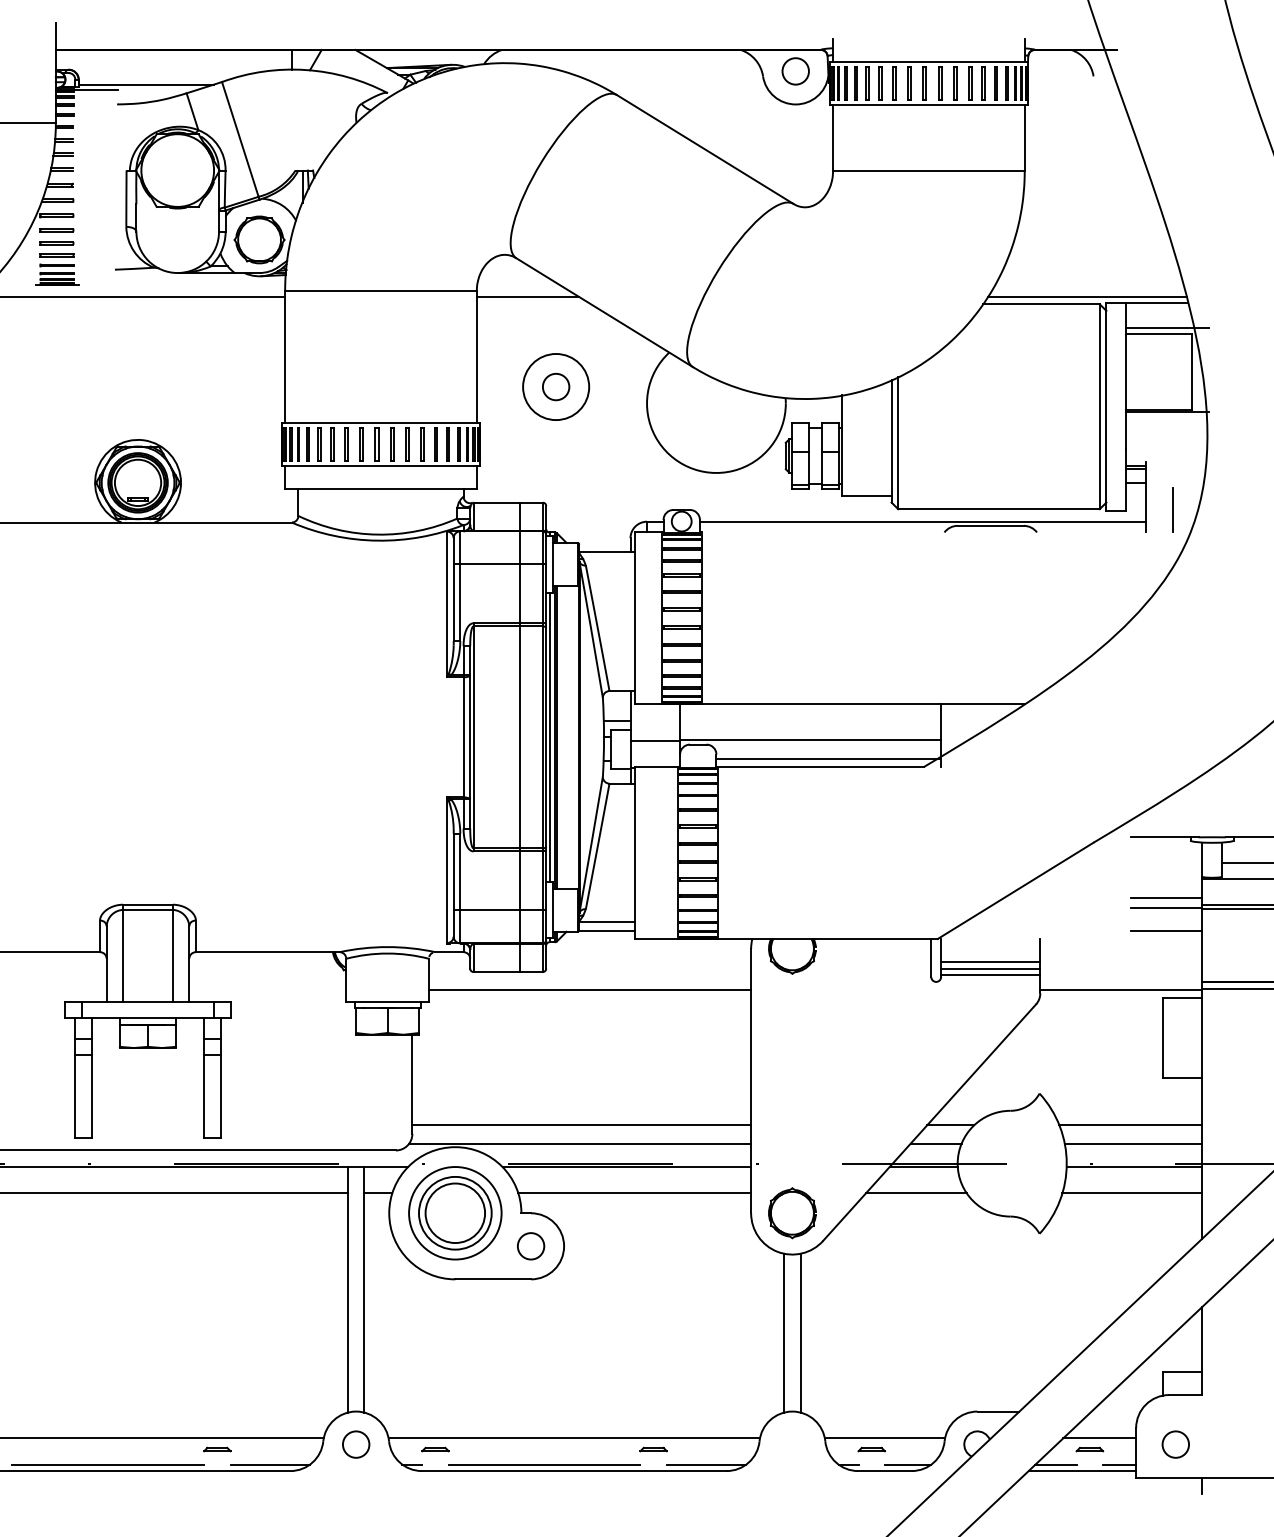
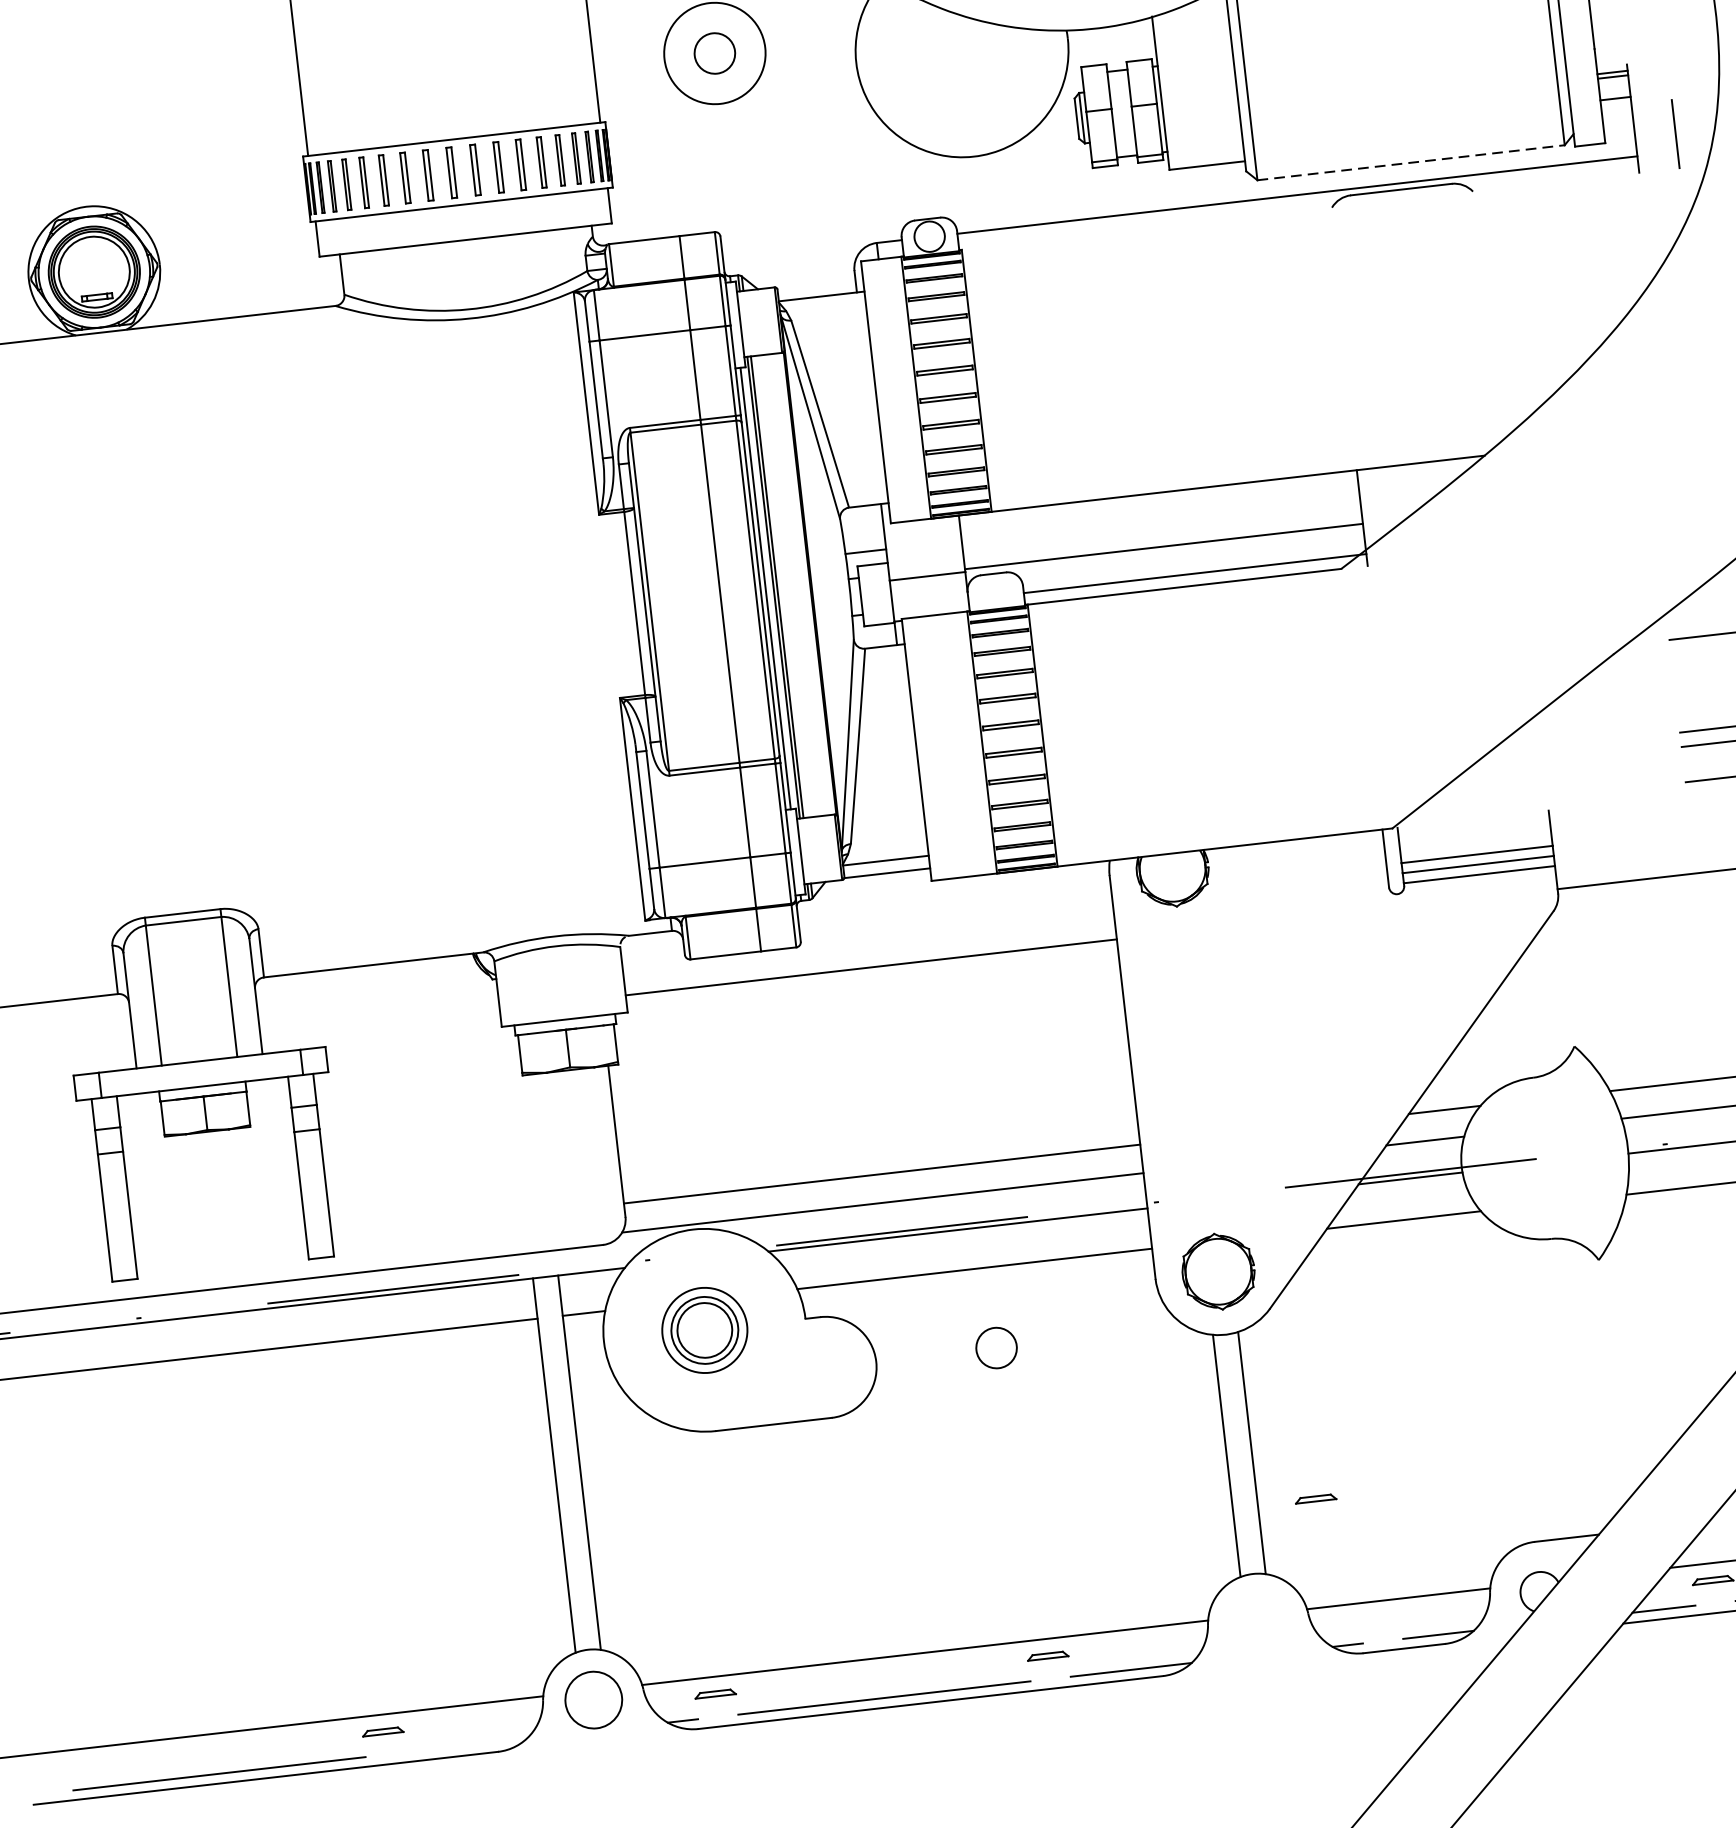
line: (999, 509) -> (1411, 163), solid -> dashed
part: (455, 1213) -> (705, 1330), size x0.6
circle: (531, 1246) -> (997, 1348), moved
circle: (355, 1444) -> (592, 1700), size x1.4
part: (871, 1449) -> (1315, 1498), moved
line: (269, 1464) -> (465, 1745), removed

